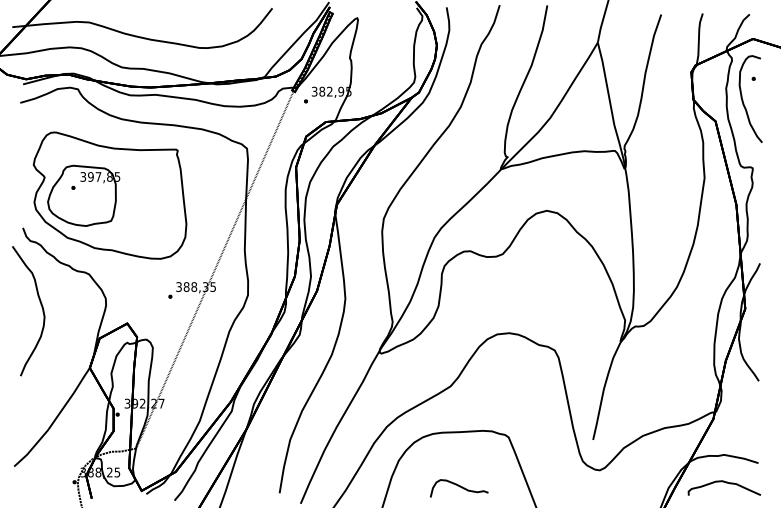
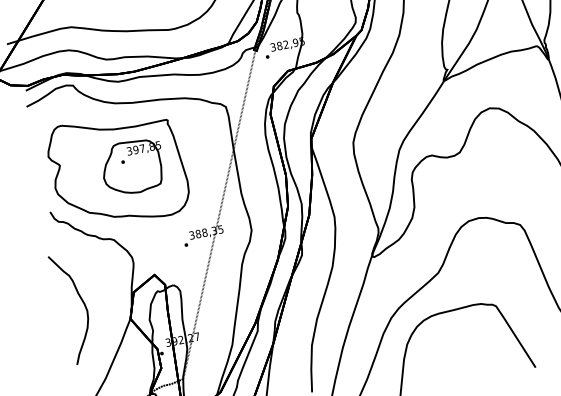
part: (83, 195) -> (132, 166), moved
curve: (41, 307) -> (83, 303), moved
curve: (459, 487) -> (463, 356), removed

